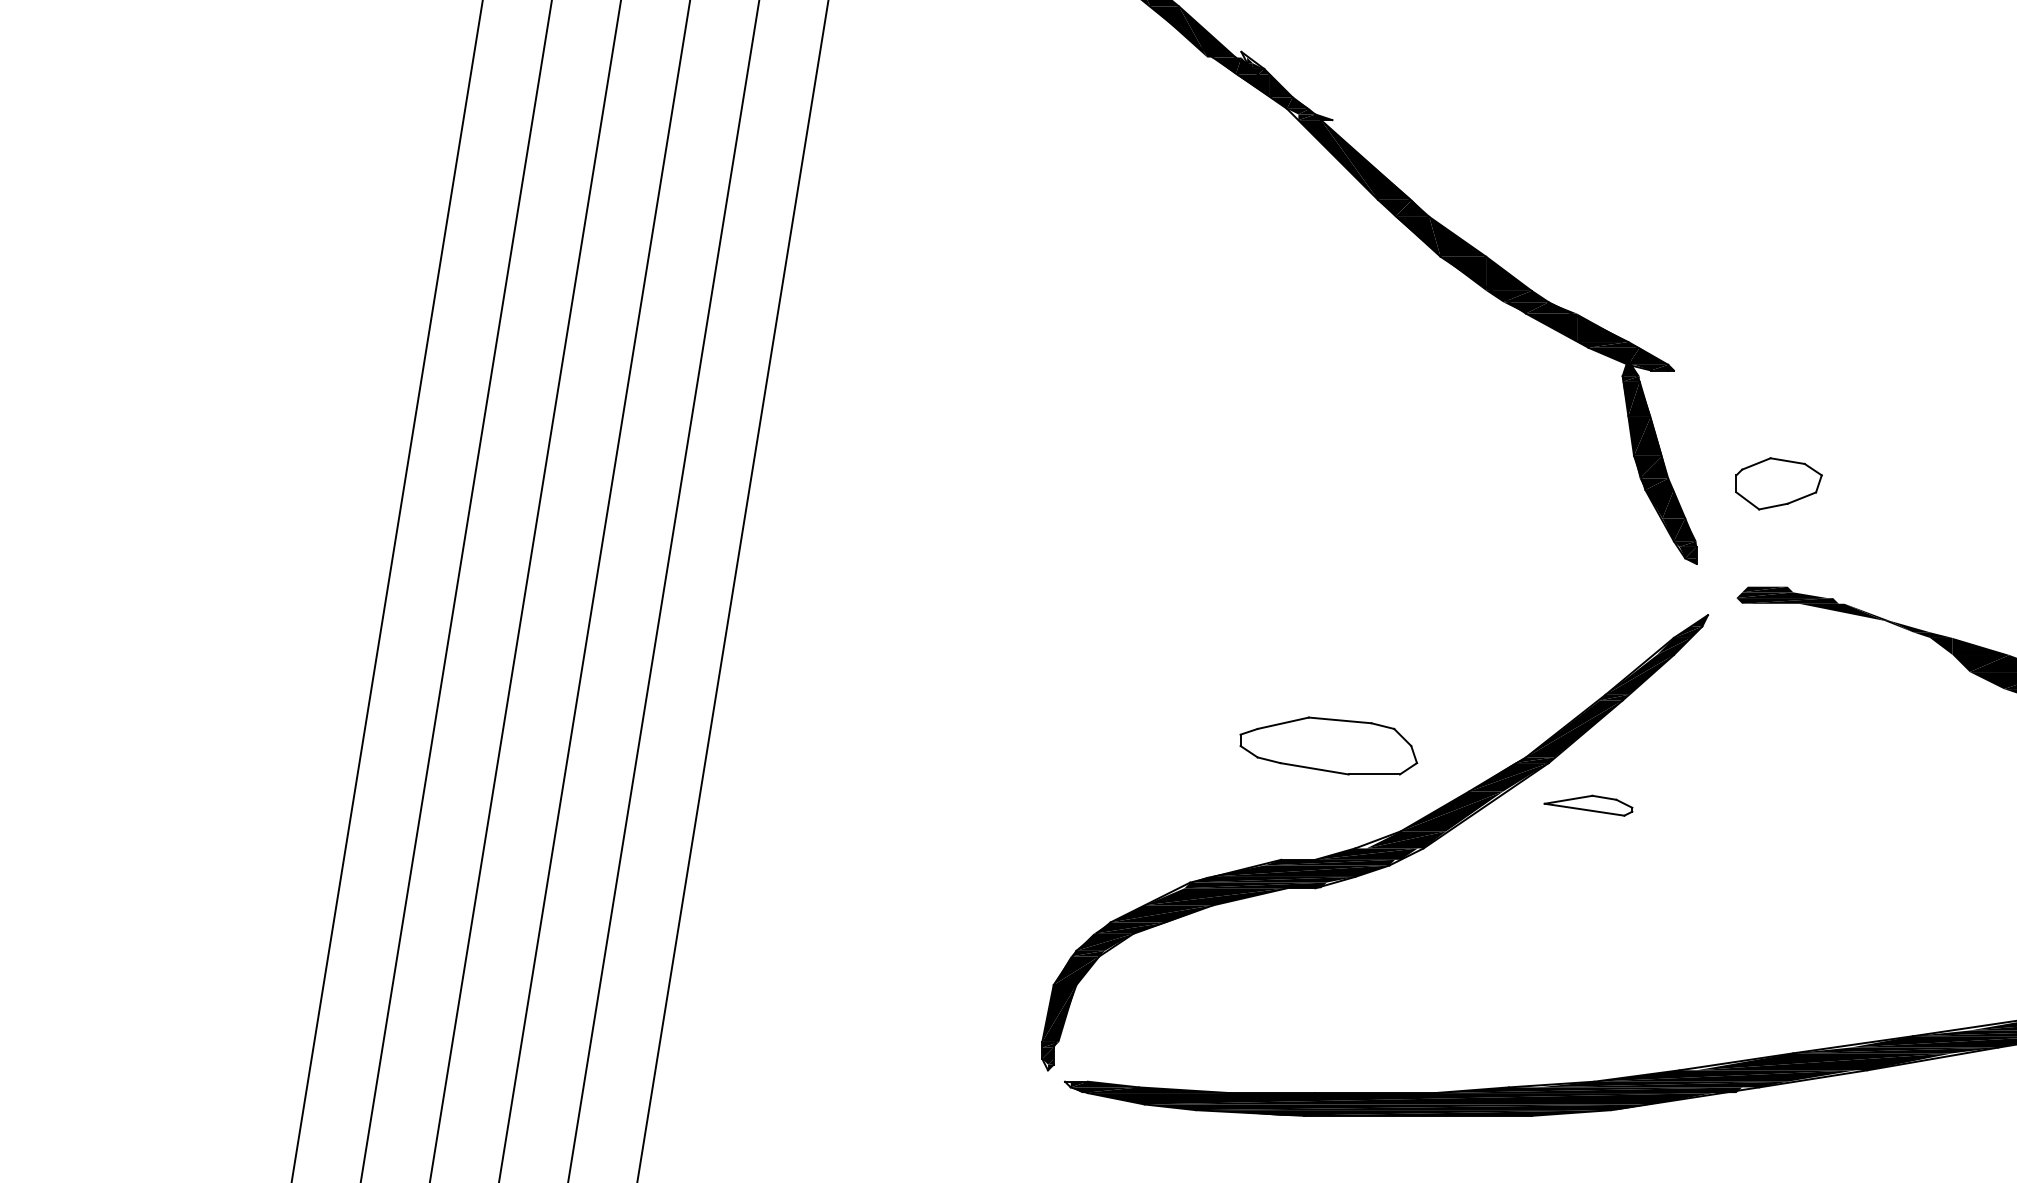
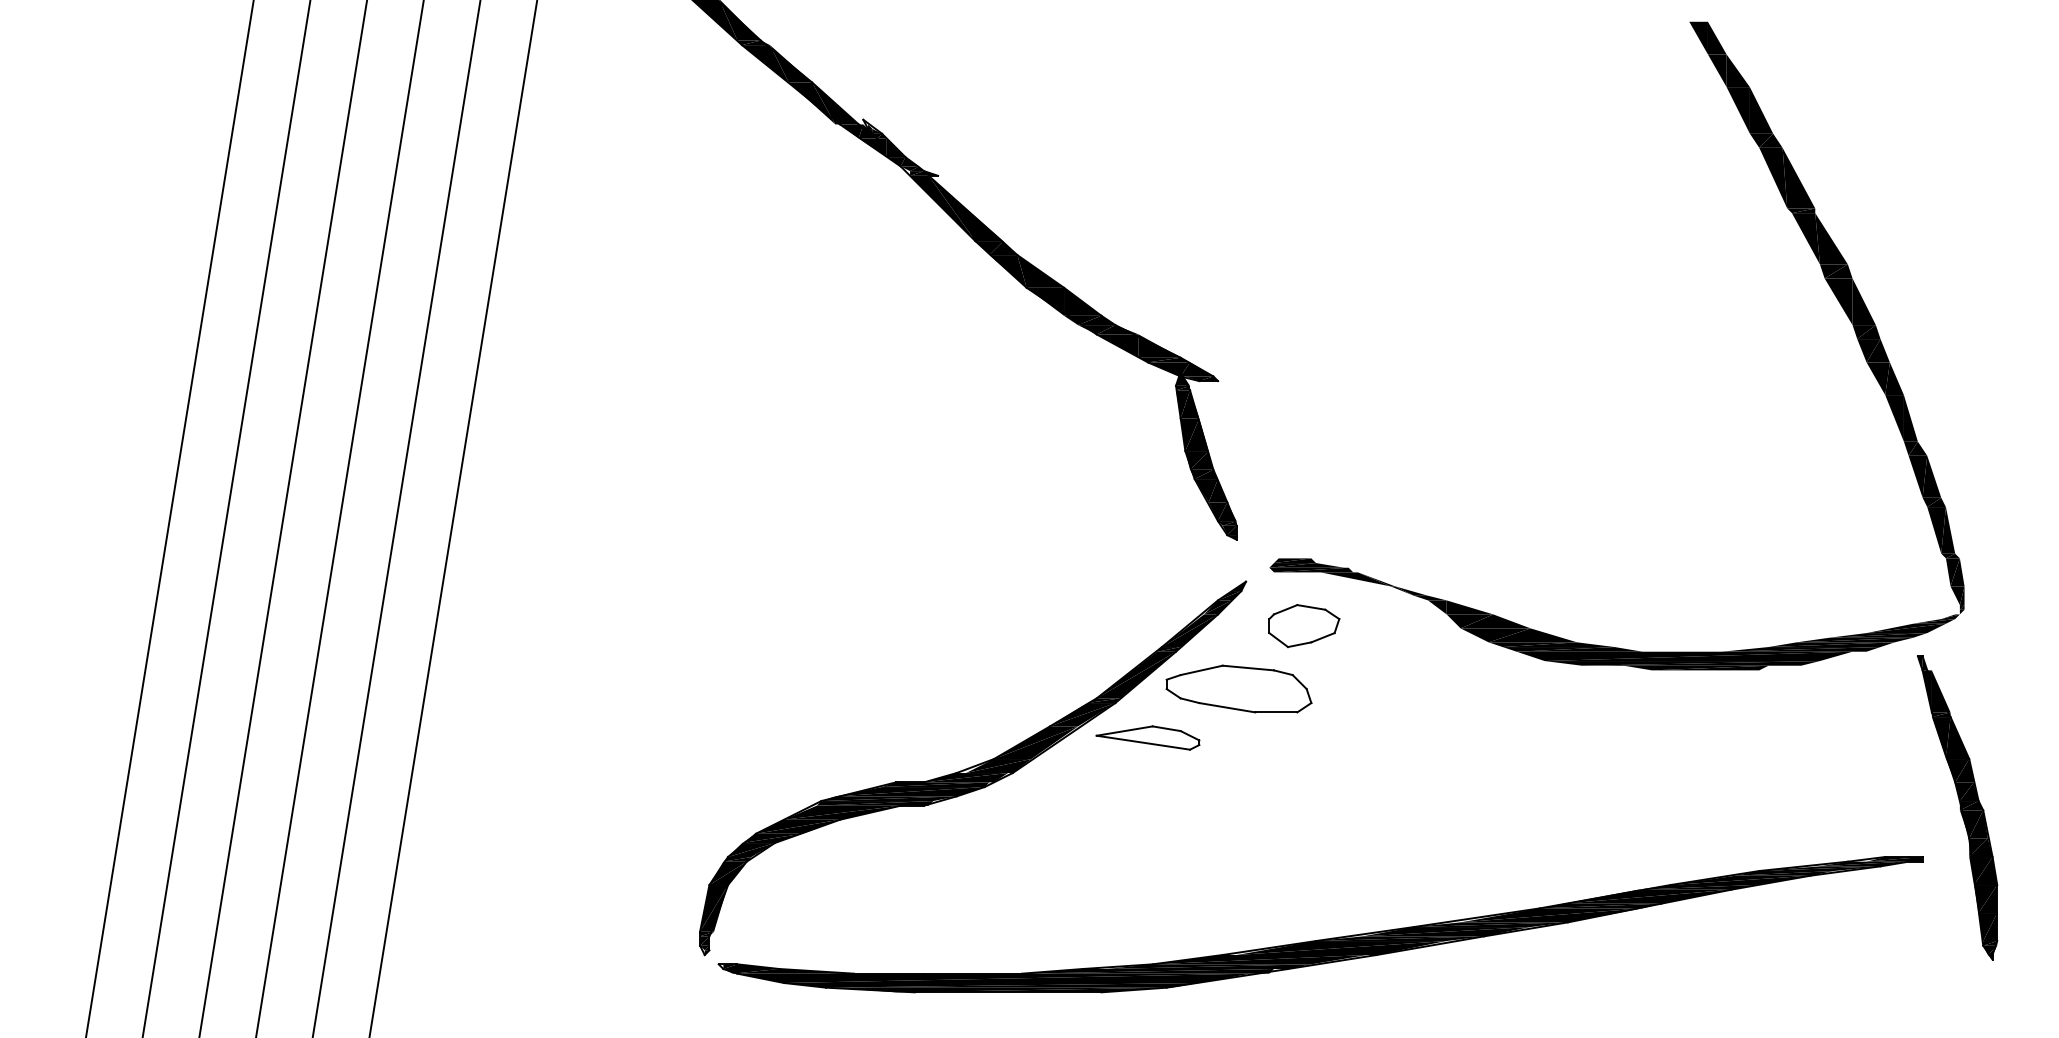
part: (1779, 484) -> (1304, 626), moved
part: (1328, 745) -> (1238, 688), moved
part: (1587, 805) -> (1147, 737), size x1.43

